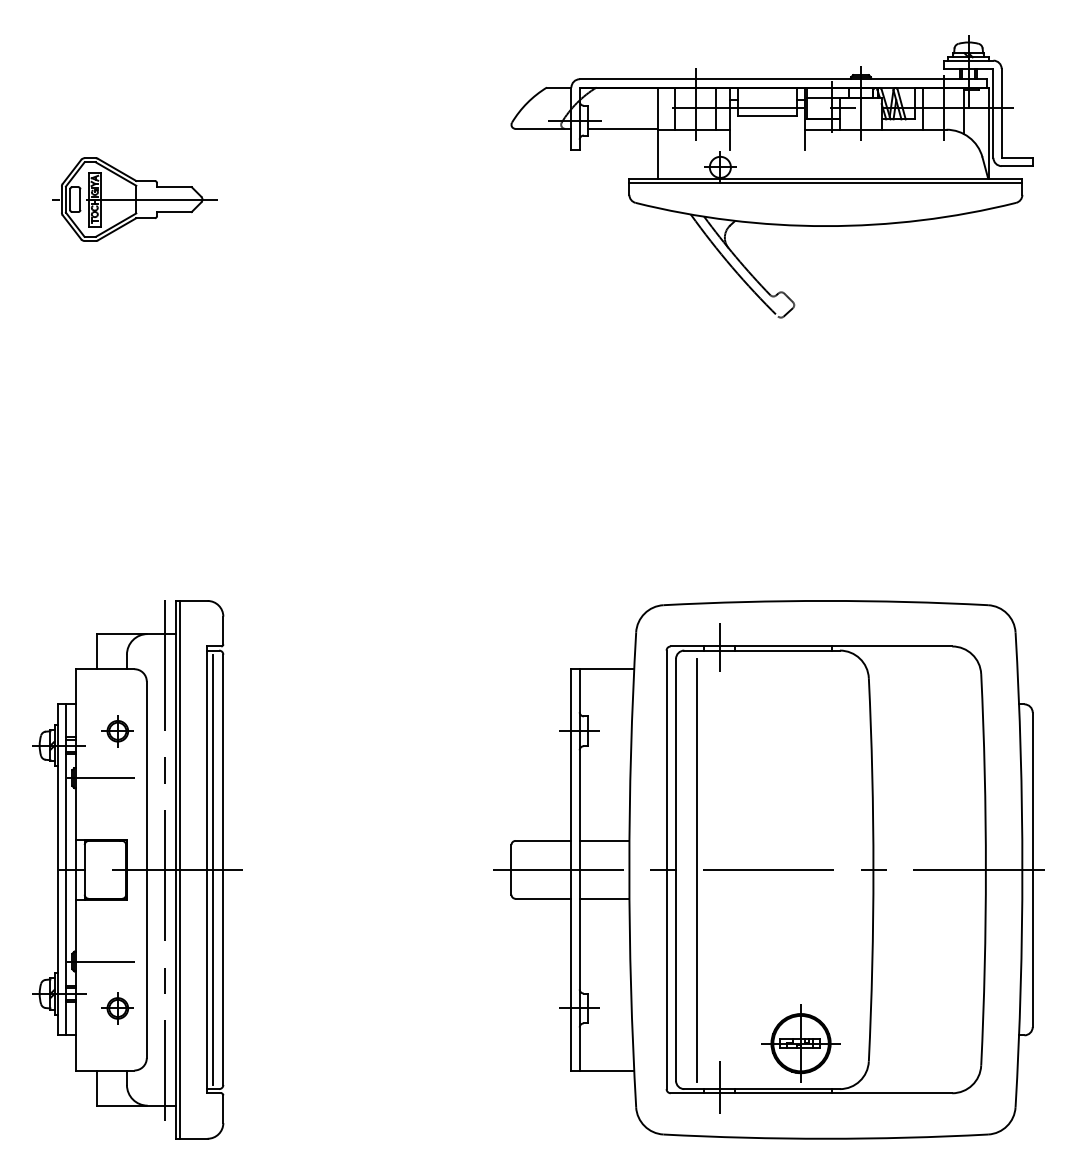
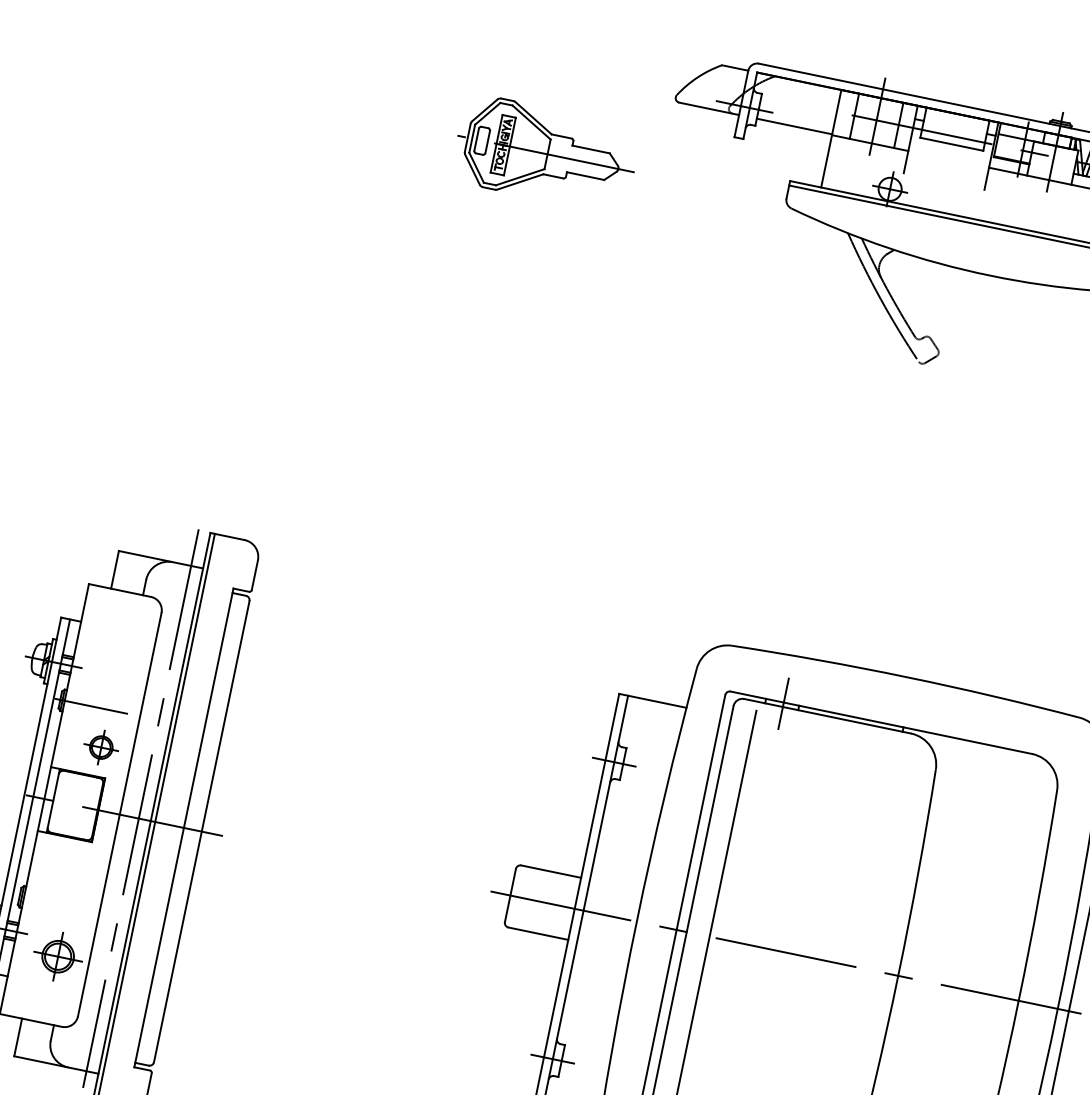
part: (134, 199) -> (545, 153), moved
part: (117, 731) -> (100, 747), moved
line: (604, 840) -> (616, 884), removed
line: (212, 869) -> (190, 828), removed
line: (604, 898) -> (603, 946), removed
line: (100, 961) -> (49, 902), removed
part: (117, 1008) -> (57, 956), size x1.4

